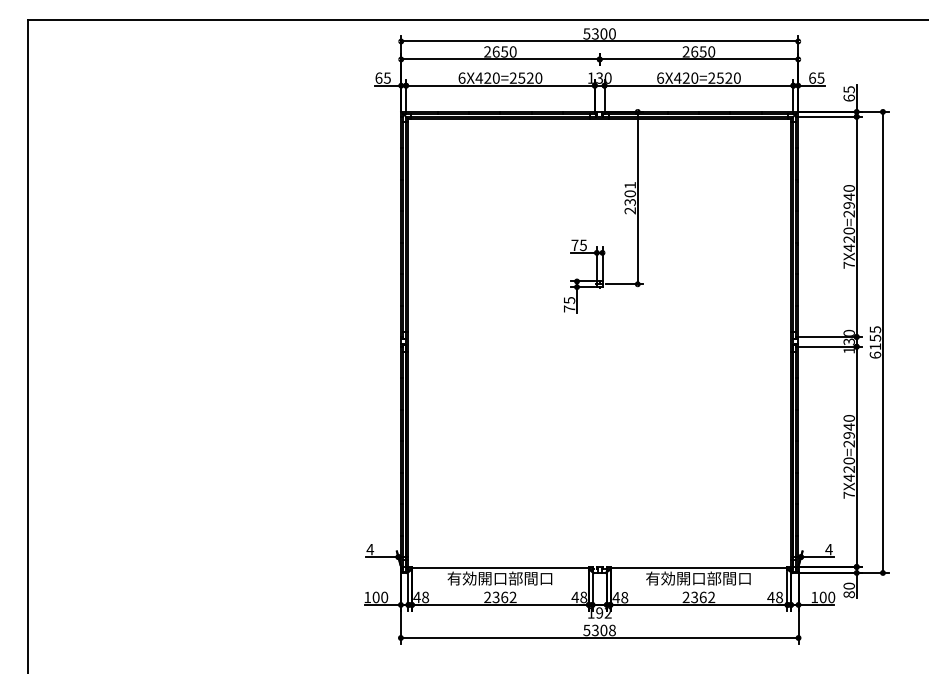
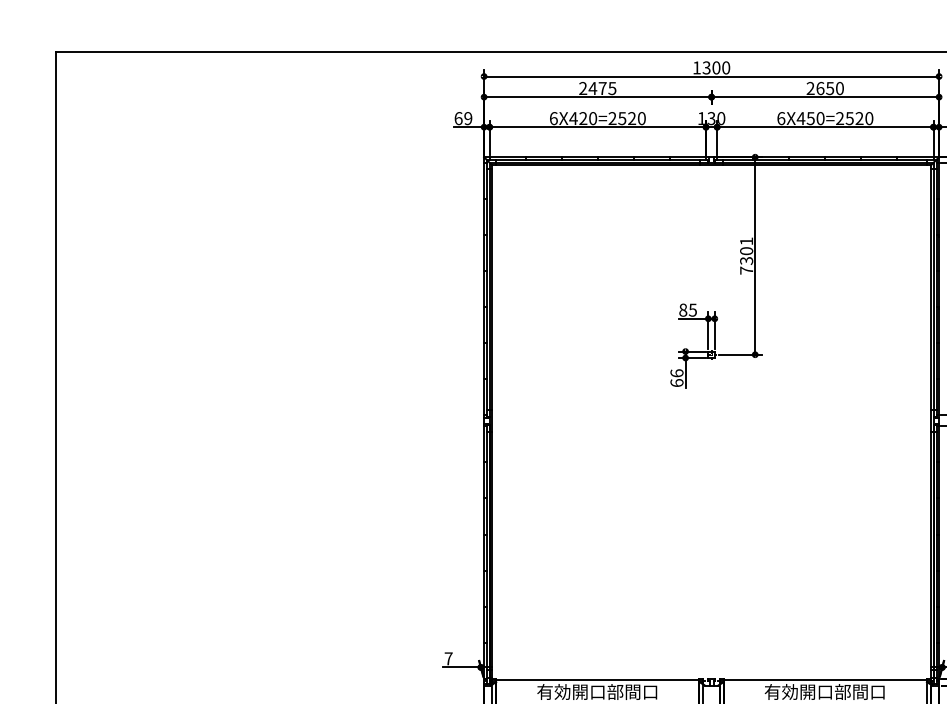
text: (586, 33) -> (696, 67), 5300 -> 1300
text: (504, 51) -> (602, 88), 2650 -> 2475
text: (386, 77) -> (467, 117), 65 -> 69
text: (685, 77) -> (809, 117), 6X420=2520 -> 6X450=2520
text: (629, 210) -> (745, 270), 2301 -> 7301
text: (574, 245) -> (682, 310), 75 -> 85
text: (569, 304) -> (676, 377), 75 -> 66
text: (370, 549) -> (448, 658), 4 -> 7

